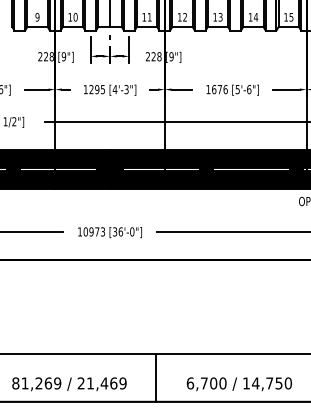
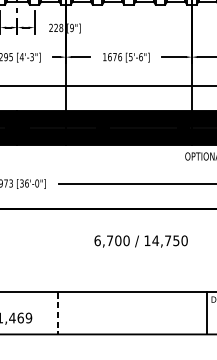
line: (155, 378) -> (57, 313), solid -> dashed
text: (238, 384) -> (140, 241), moved

